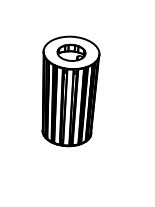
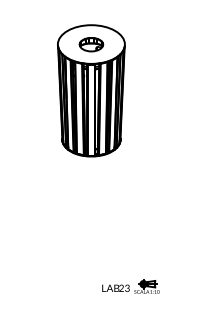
part: (71, 52) -> (91, 44), size x0.7

